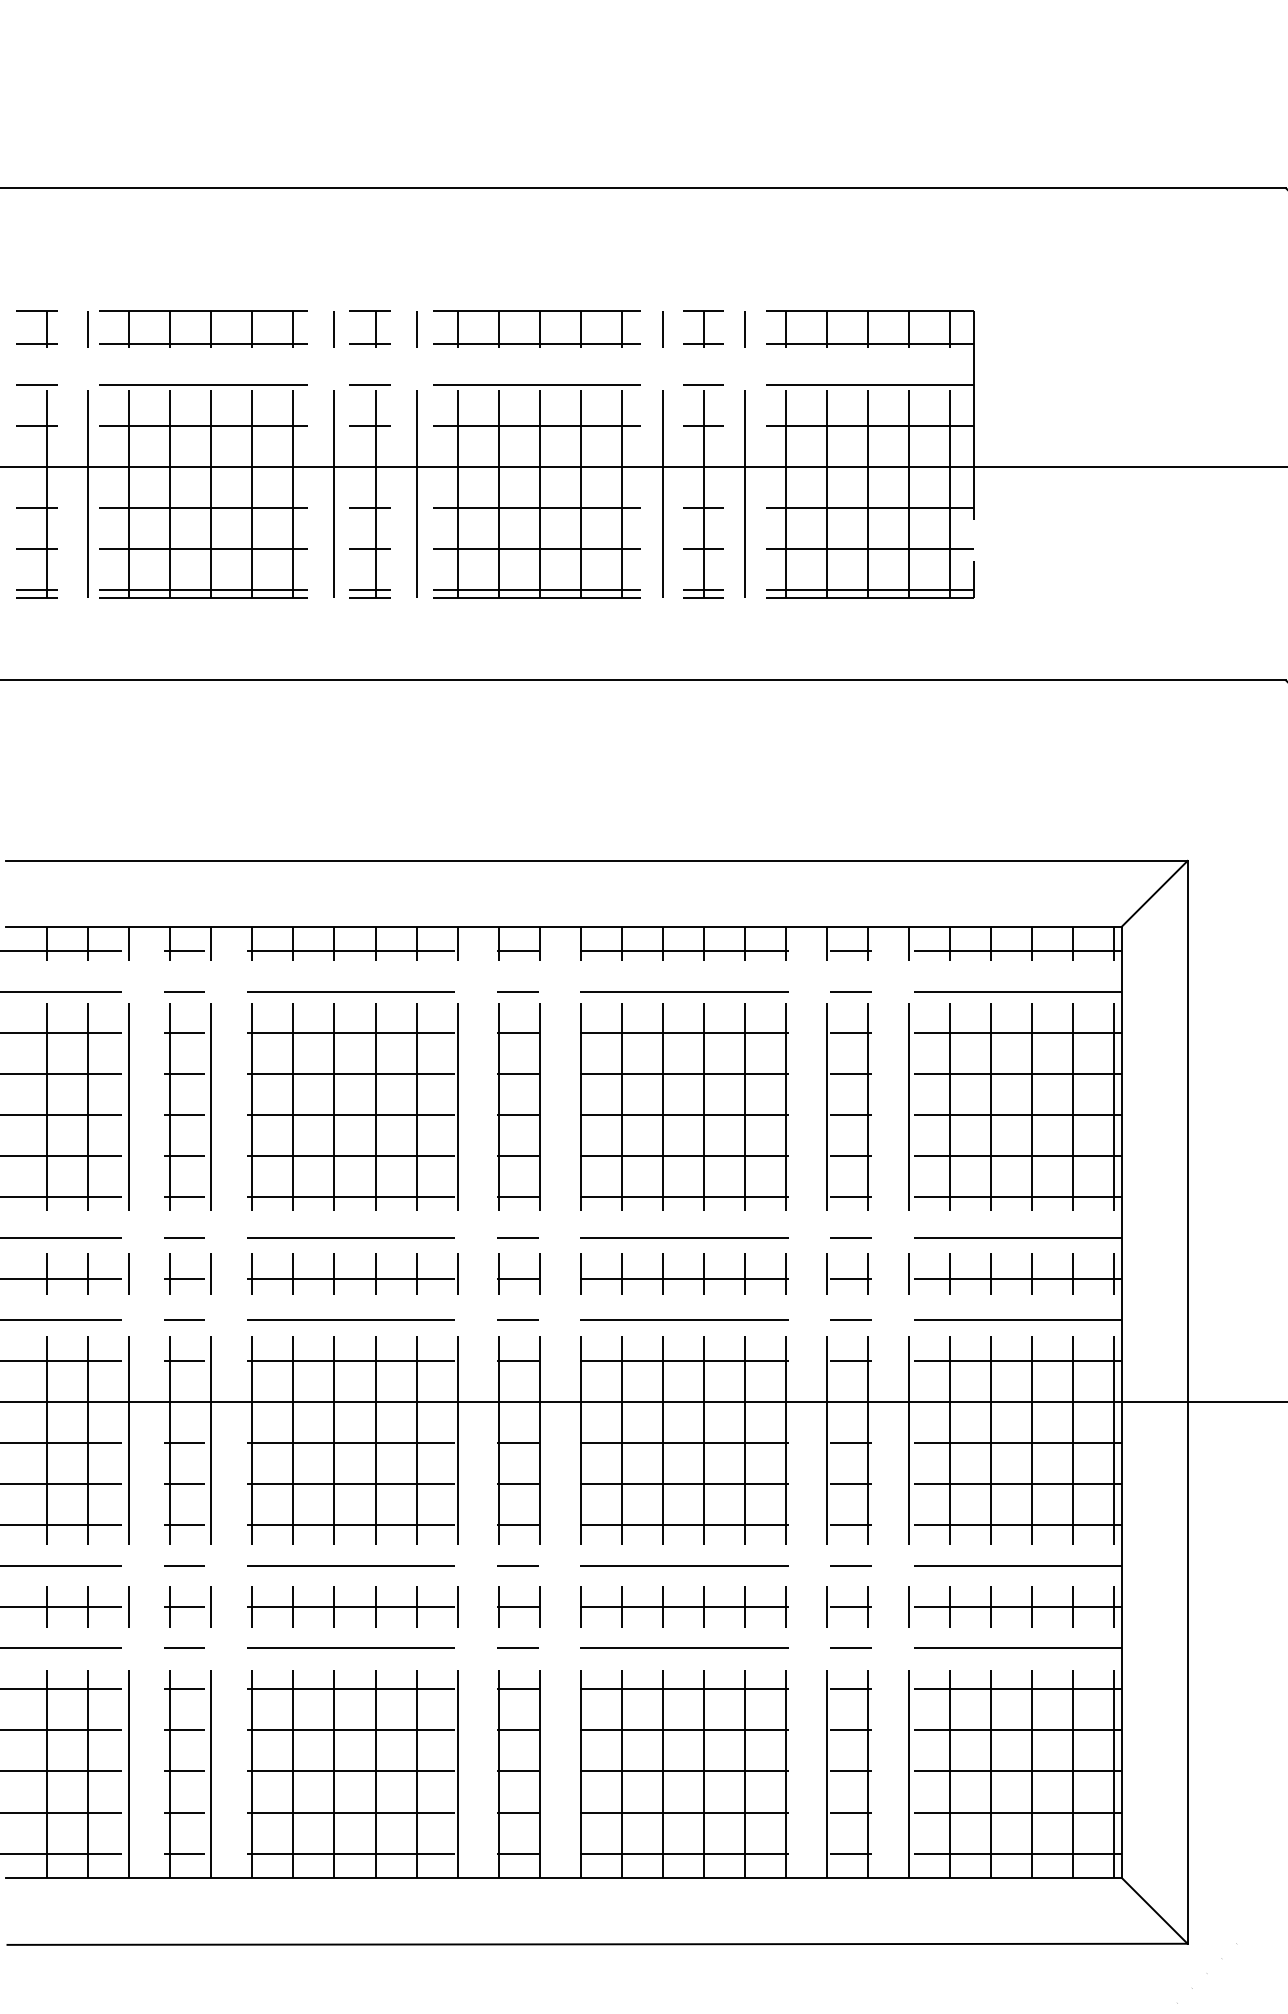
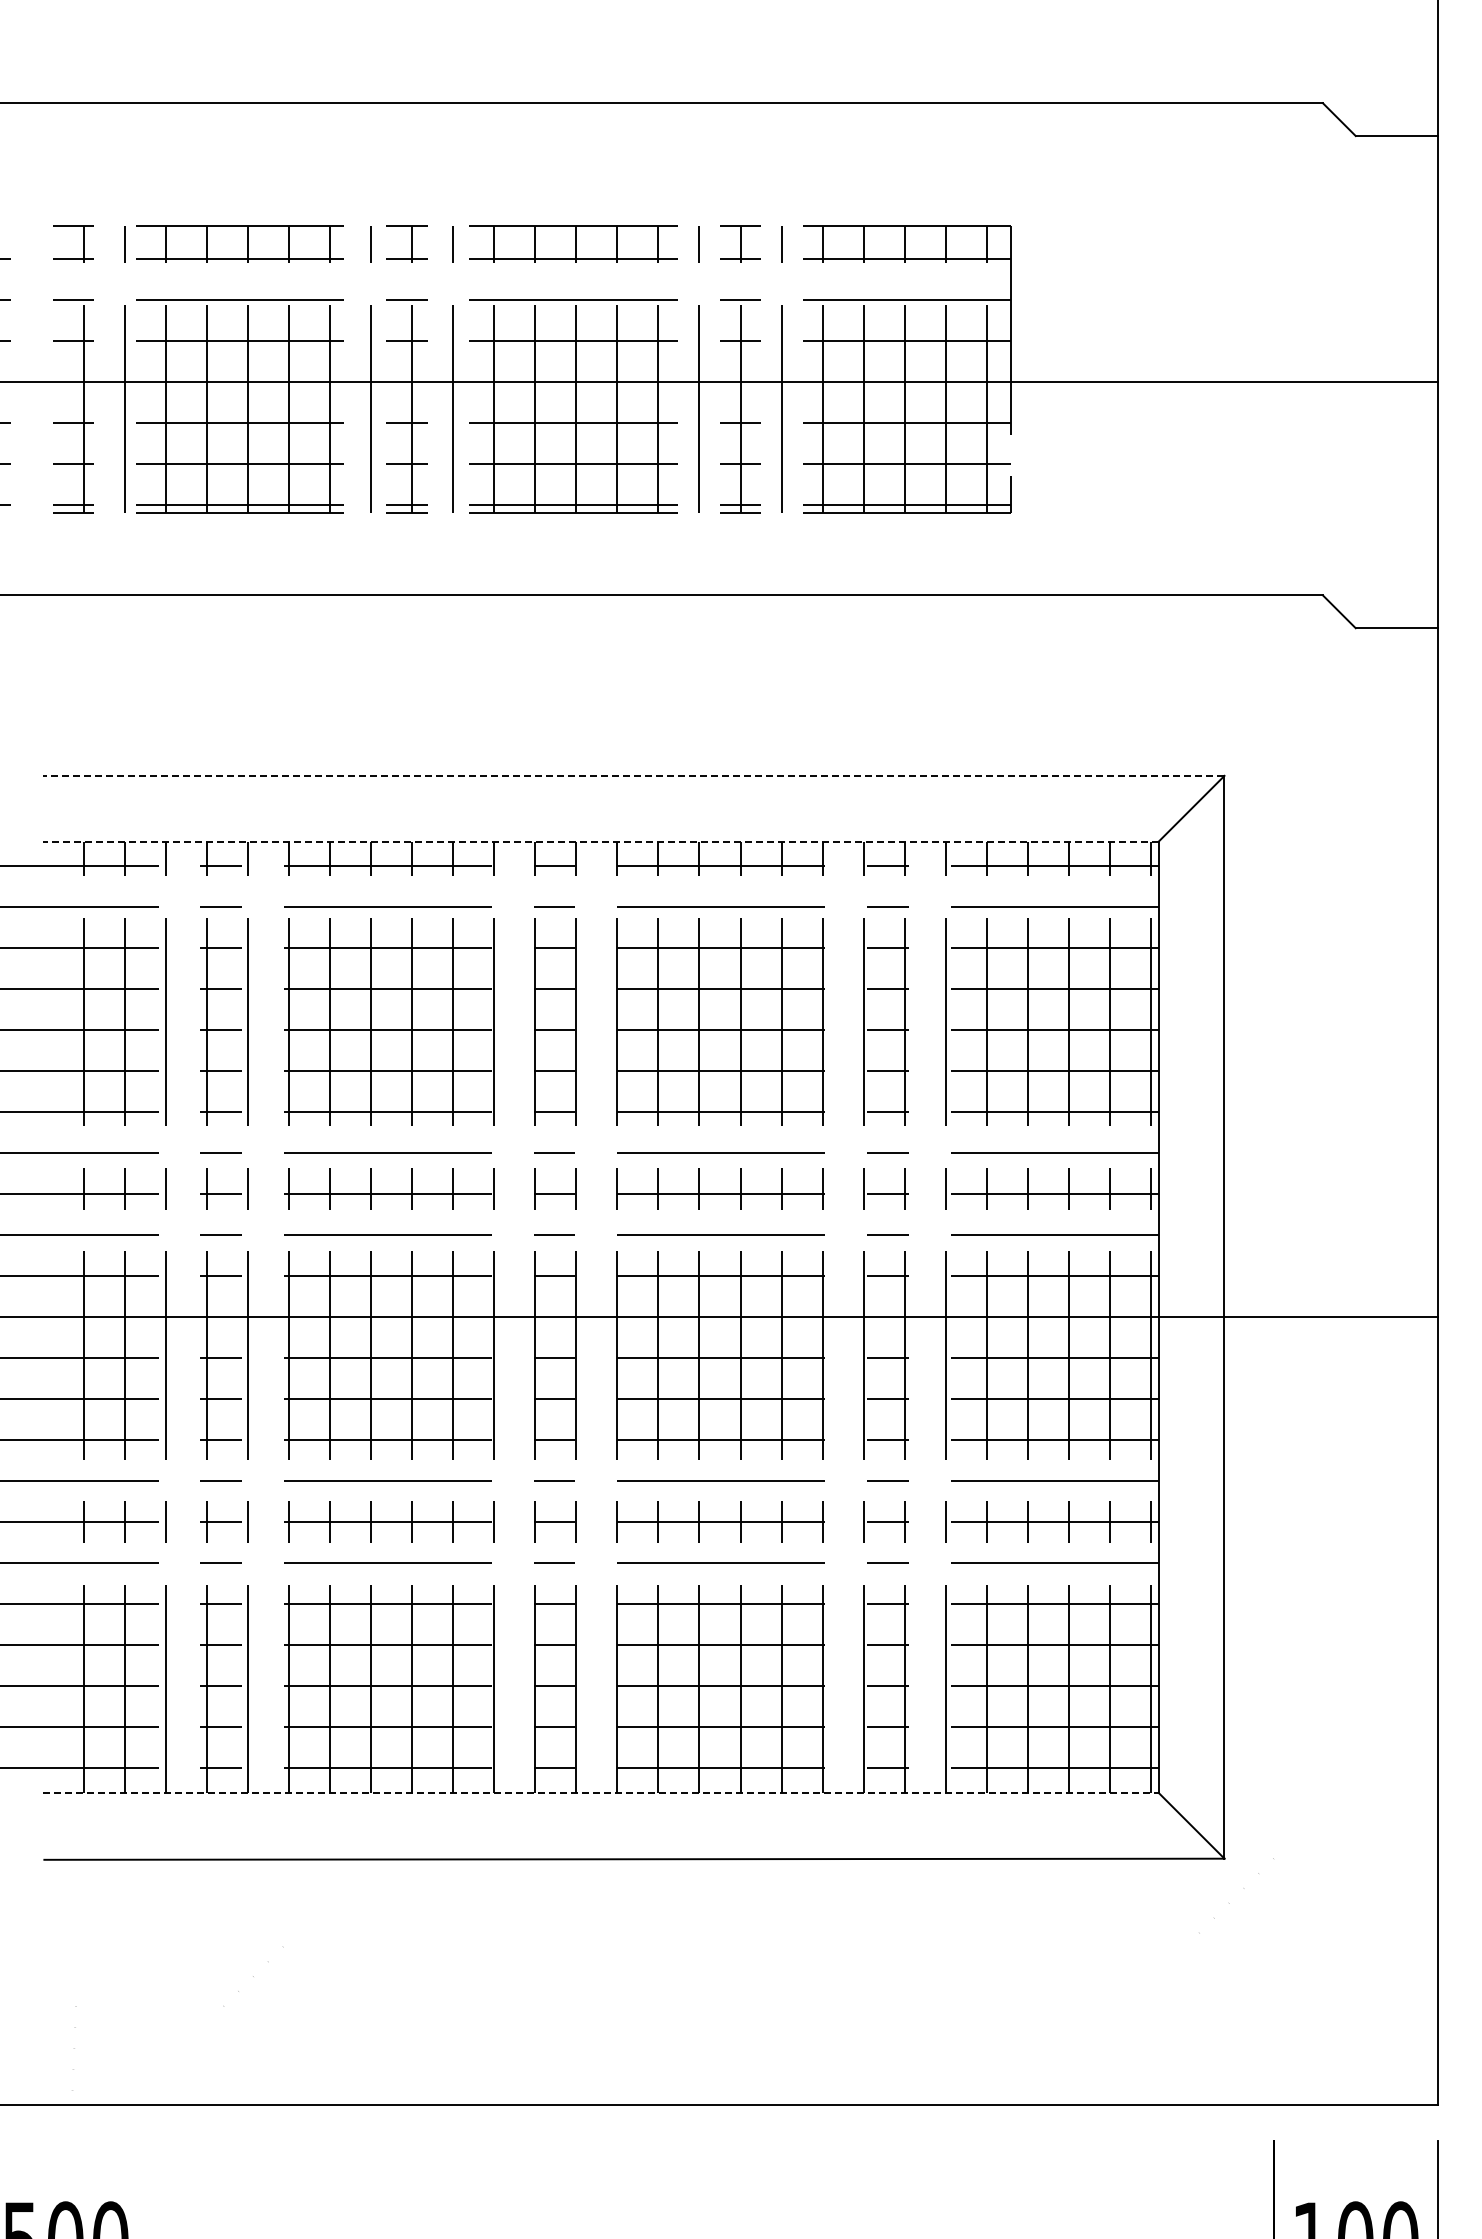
line: (596, 860) -> (633, 775), solid -> dashed
line: (564, 926) -> (601, 841), solid -> dashed
line: (564, 1878) -> (601, 1793), solid -> dashed

